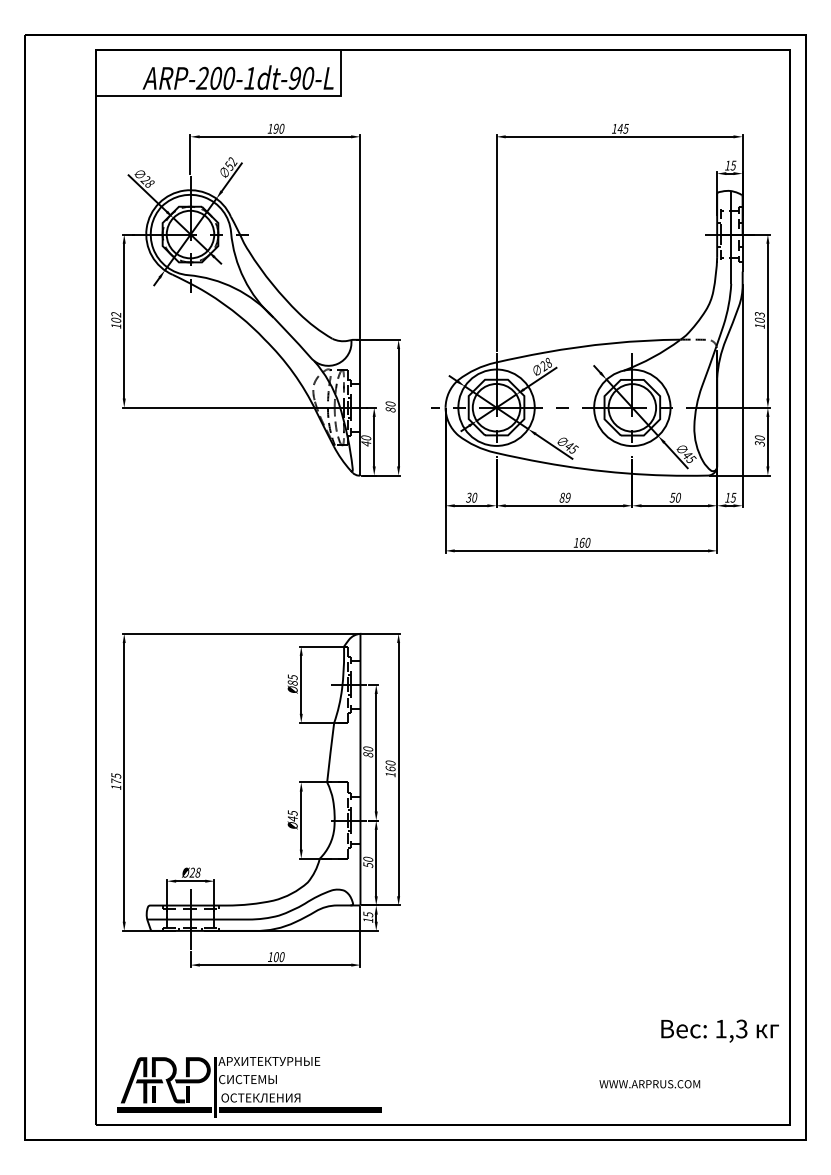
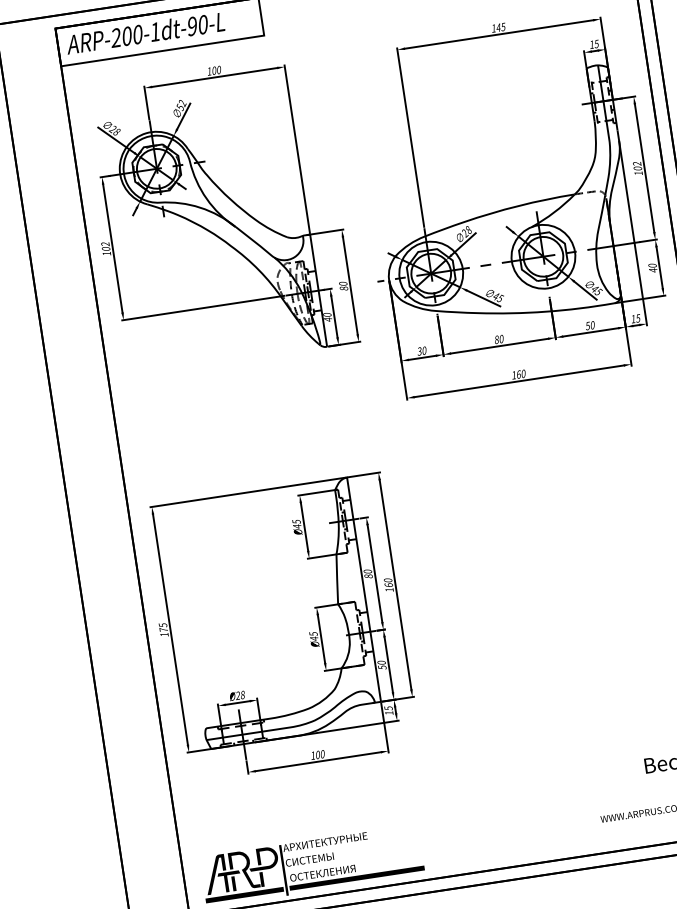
text: (237, 77) -> (144, 32), moved
text: (275, 128) -> (213, 70), 190 -> 100
text: (759, 314) -> (636, 163), 103 -> 102
text: (759, 443) -> (652, 270), 30 -> 40
text: (567, 497) -> (501, 338), 89 -> 80
text: (292, 682) -> (297, 526), Ø85 -> Ø45

